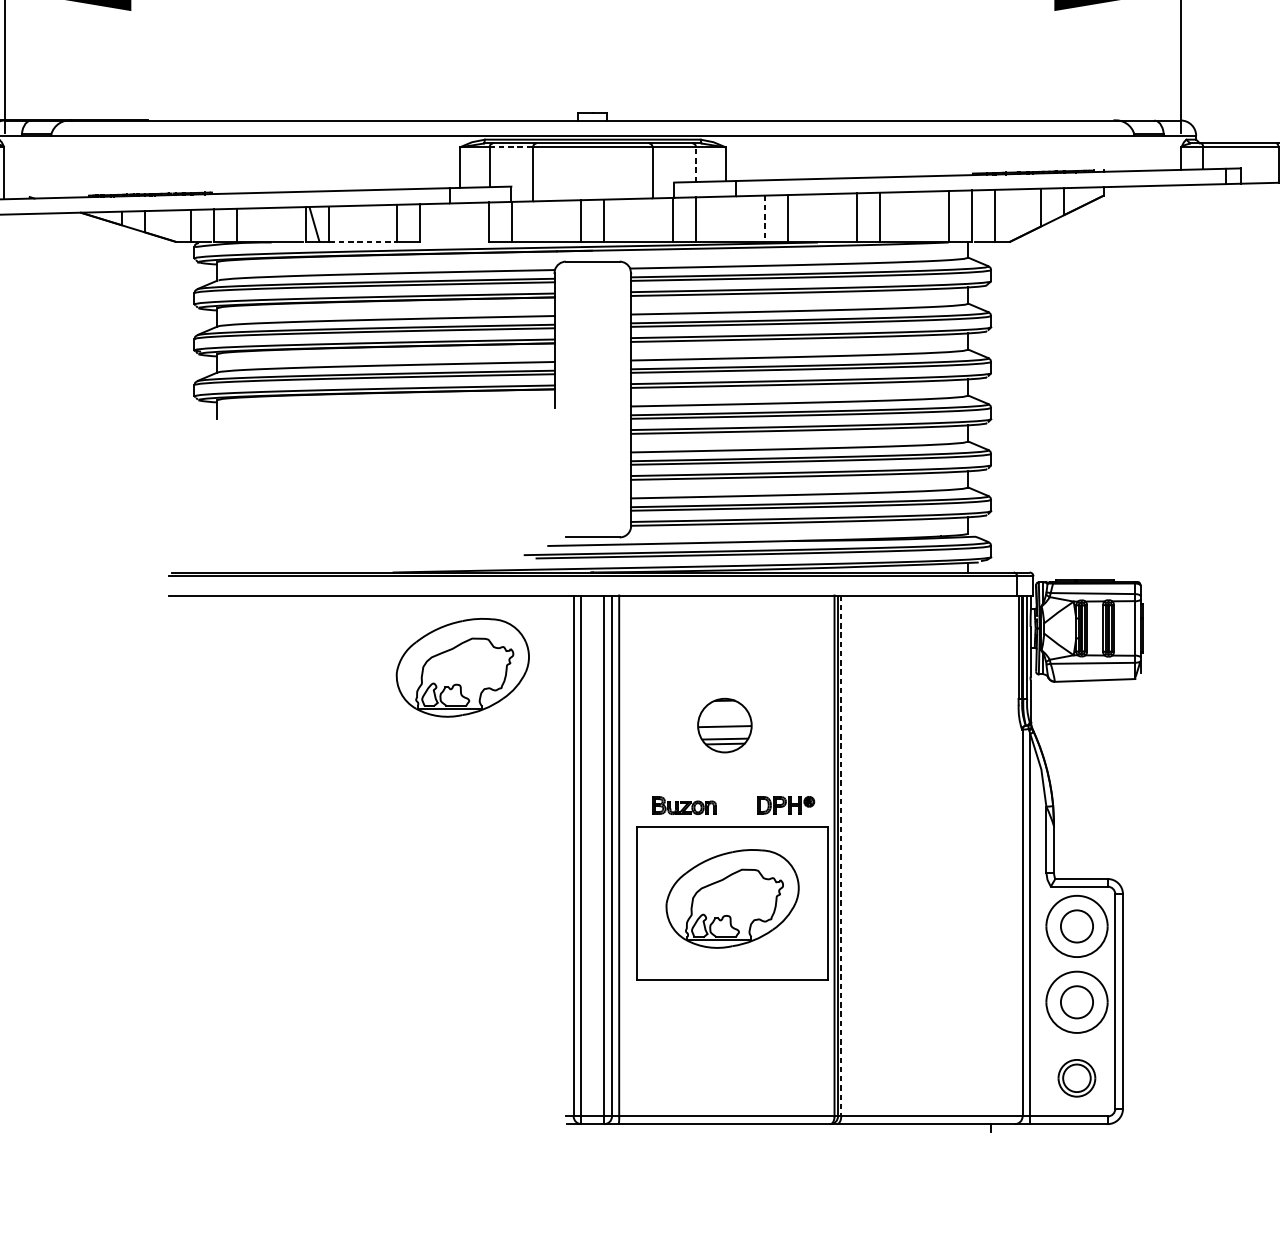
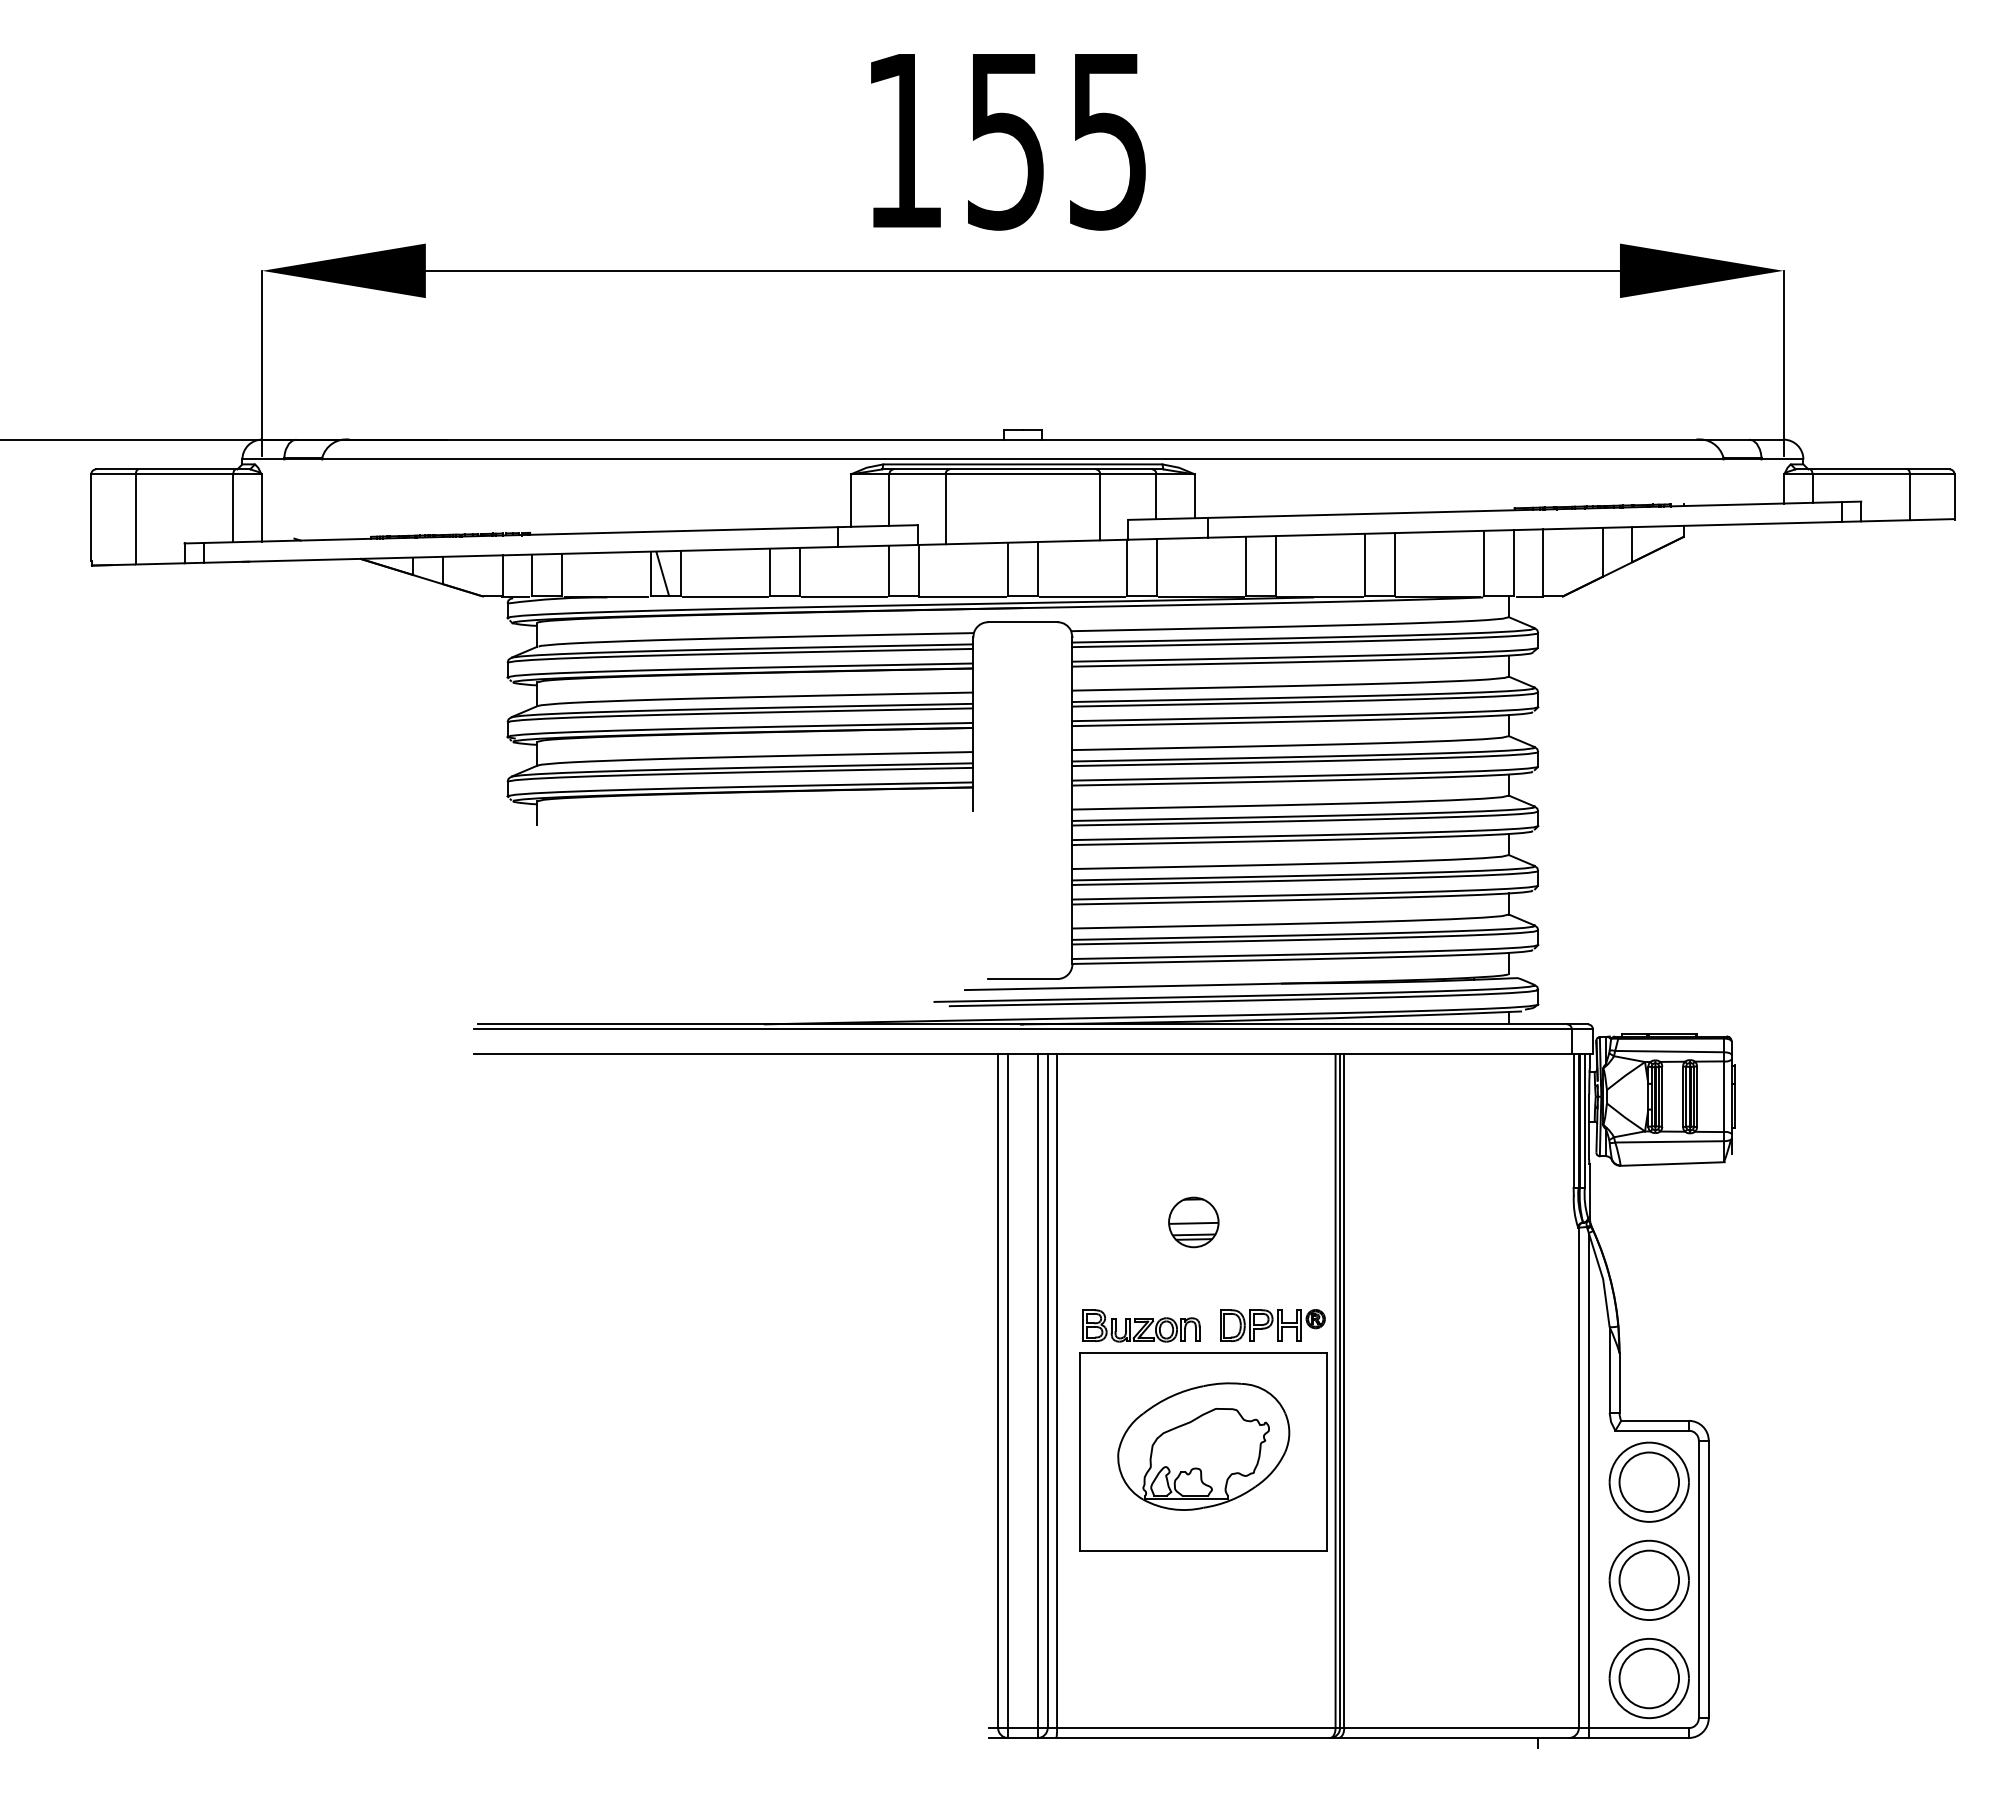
line: (512, 147) -> (918, 474), dashed -> solid
line: (696, 164) -> (1156, 496), dashed -> solid
line: (764, 218) -> (1245, 566), dashed -> solid
line: (362, 242) -> (725, 597), dashed -> solid
line: (454, 242) -> (844, 597), added
part: (462, 667) -> (854, 1147), removed
part: (724, 725) -> (1193, 1222), size x0.71
part: (684, 805) -> (1141, 1325), size x1.43
part: (785, 805) -> (1272, 1325), size x1.43
line: (841, 856) -> (1344, 1391), dashed -> solid
circle: (1077, 925) -> (1649, 1481), size x1.43
circle: (1077, 1002) -> (1649, 1580), size x1.43
part: (1076, 1078) -> (1648, 1678), size x1.67

